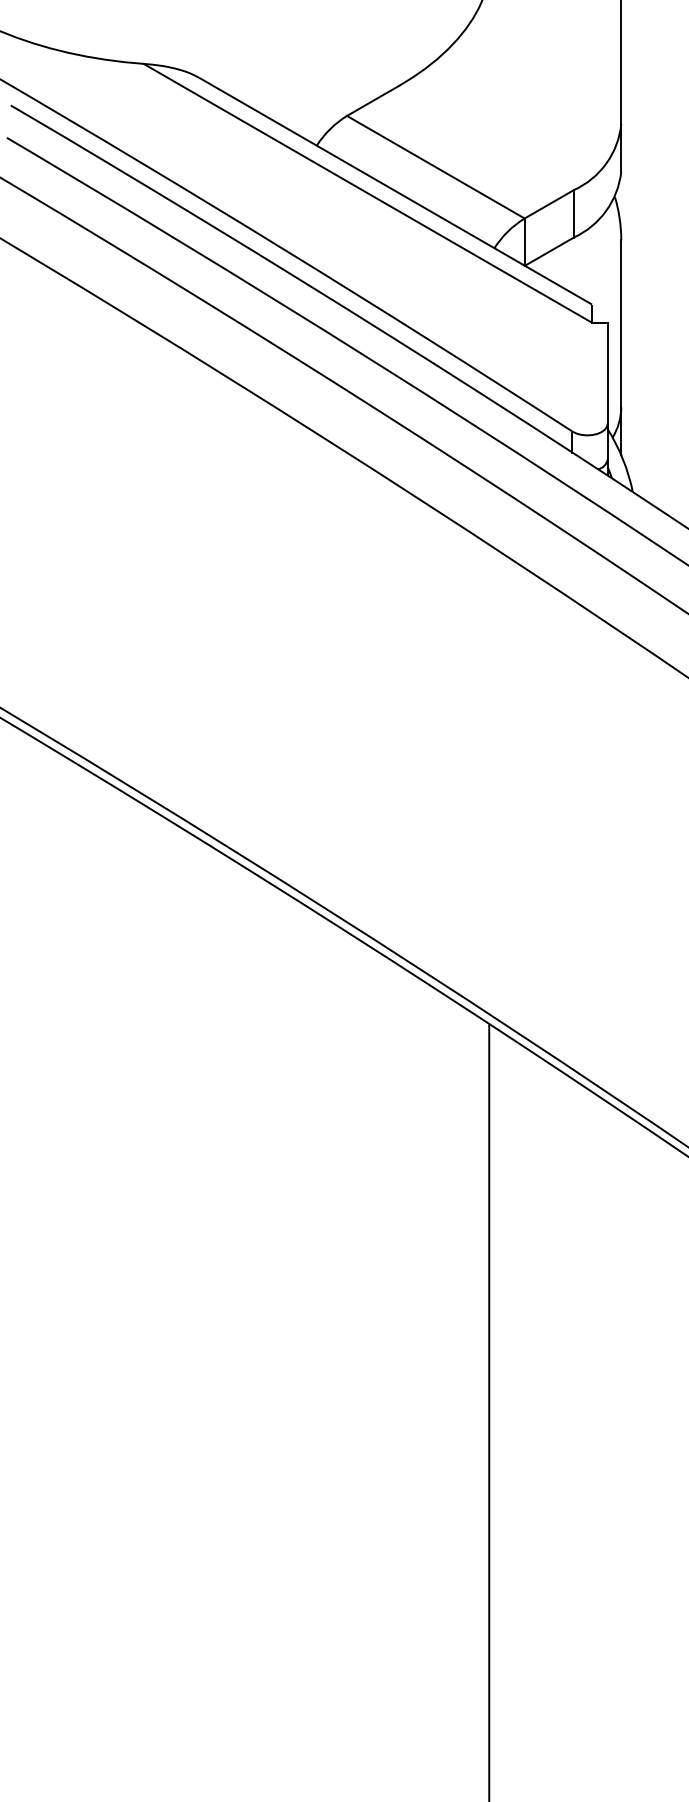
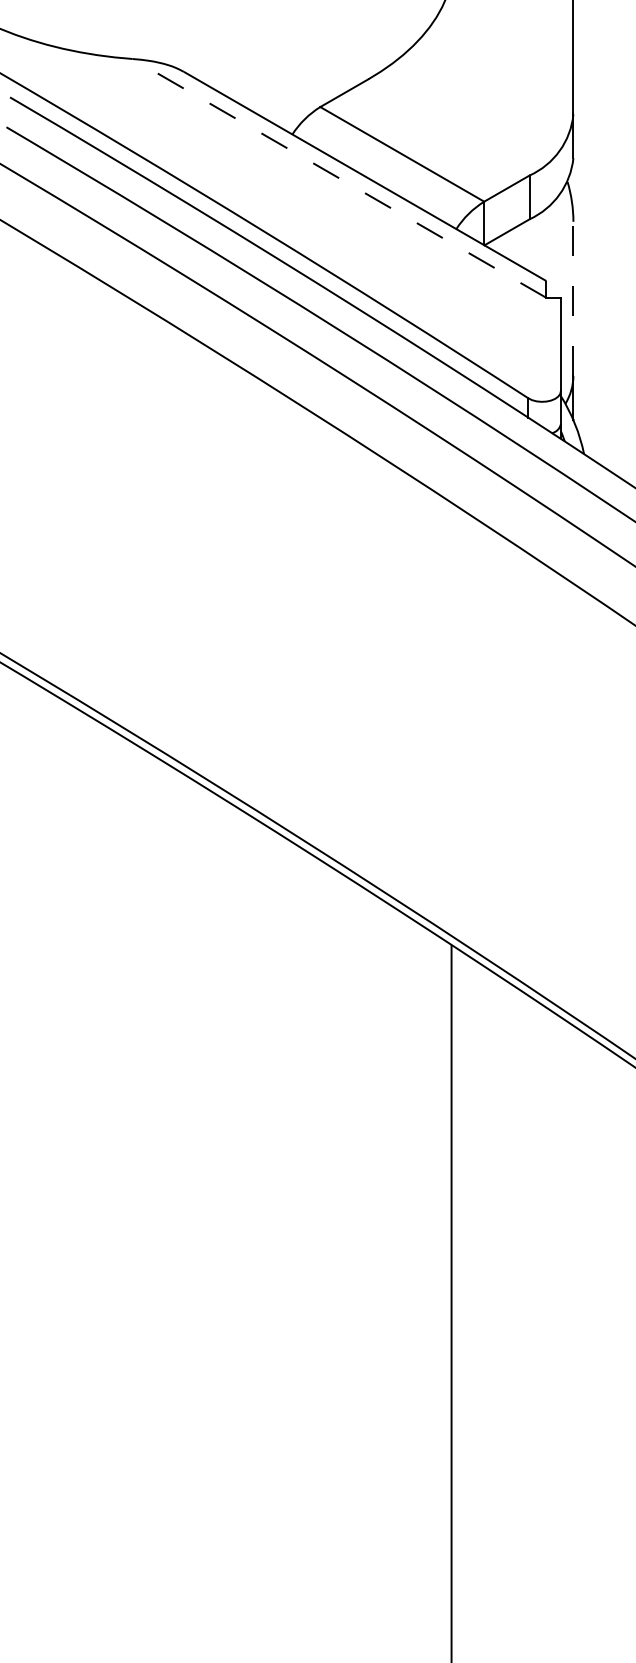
line: (367, 193) -> (339, 178), solid -> dashed
line: (621, 323) -> (573, 298), solid -> dashed

